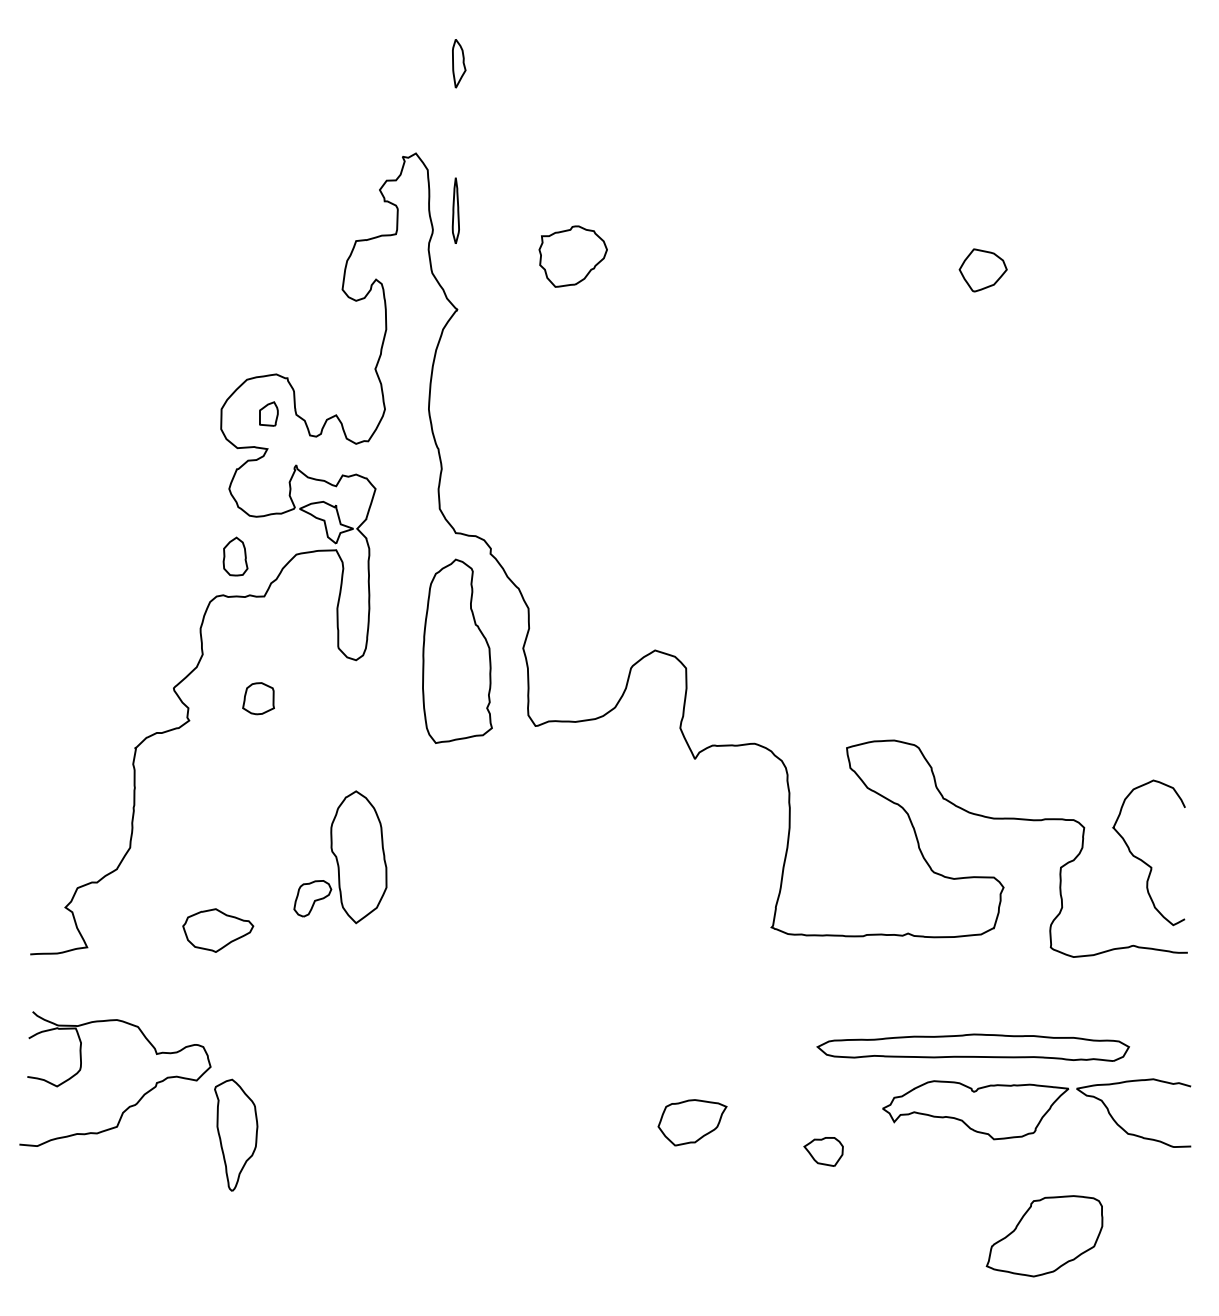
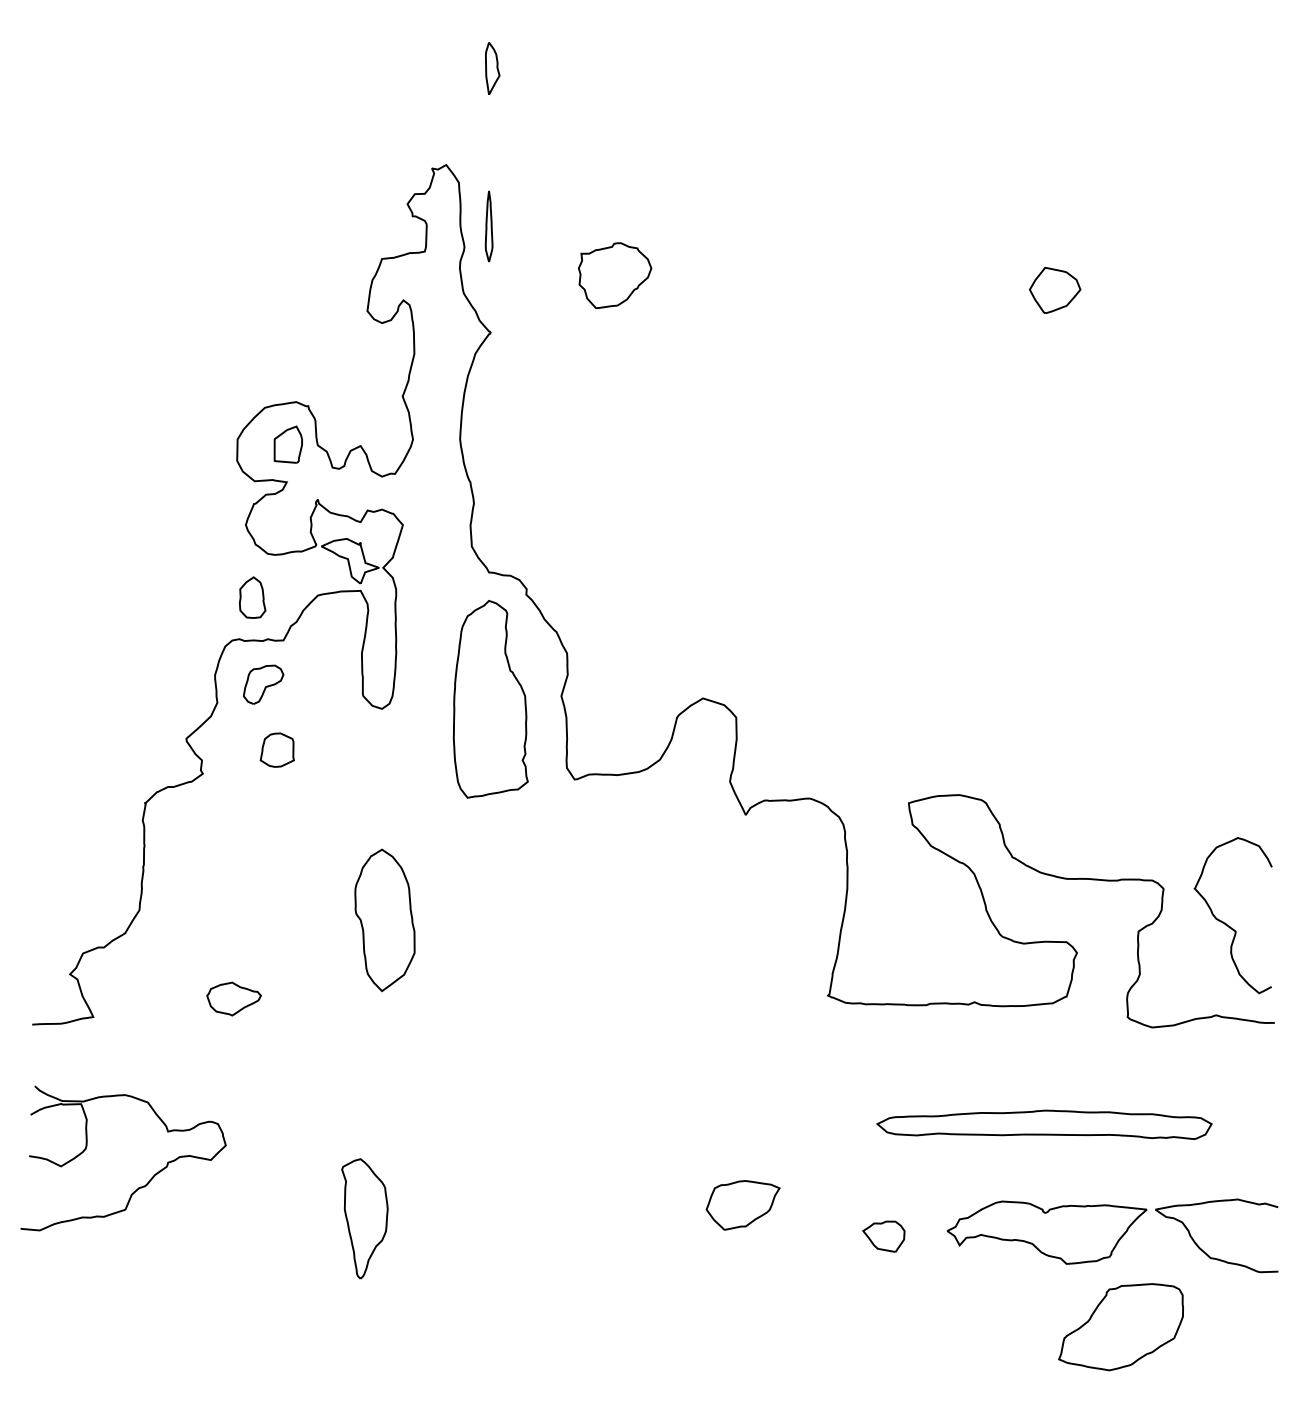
part: (268, 413) -> (287, 444), size x1.43
part: (312, 898) -> (263, 684), moved
part: (218, 930) -> (234, 999), size x0.71
part: (1036, 1112) -> (1112, 1235), moved
part: (236, 1134) -> (365, 1217), moved

